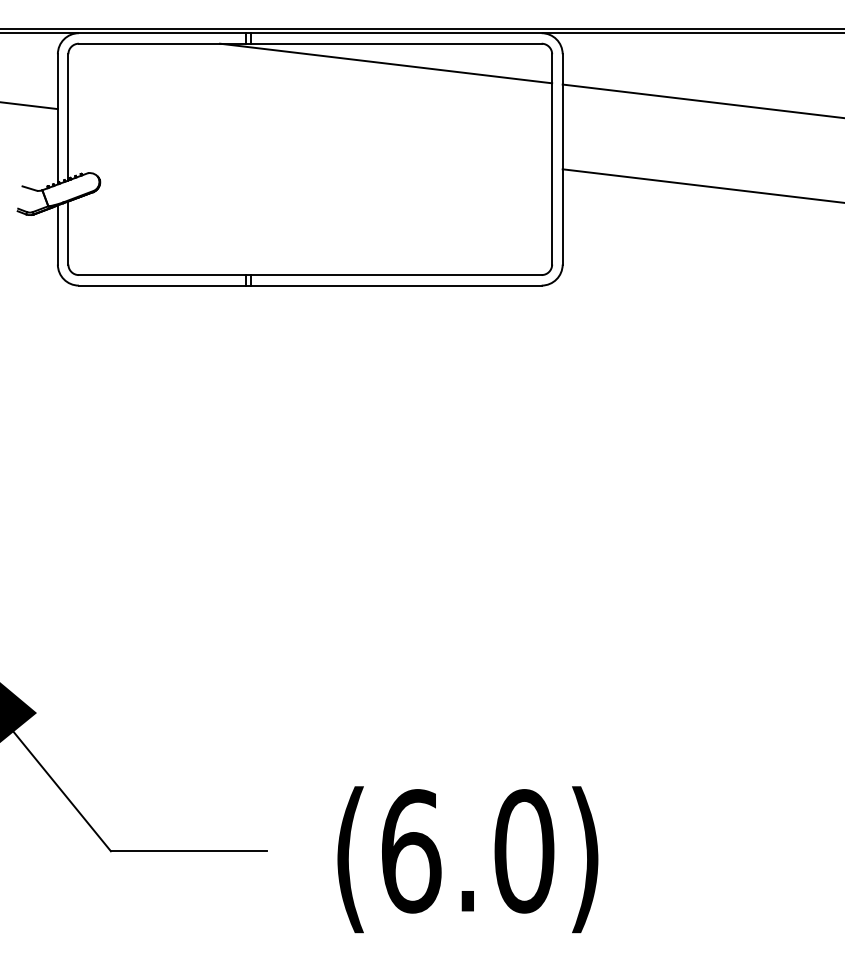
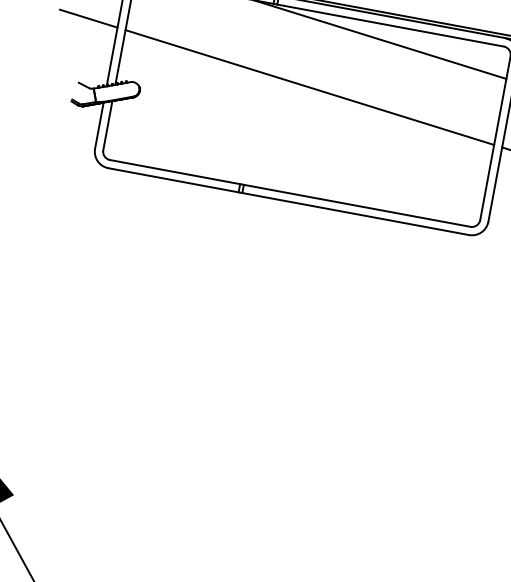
line: (310, 139) -> (309, 87), added

